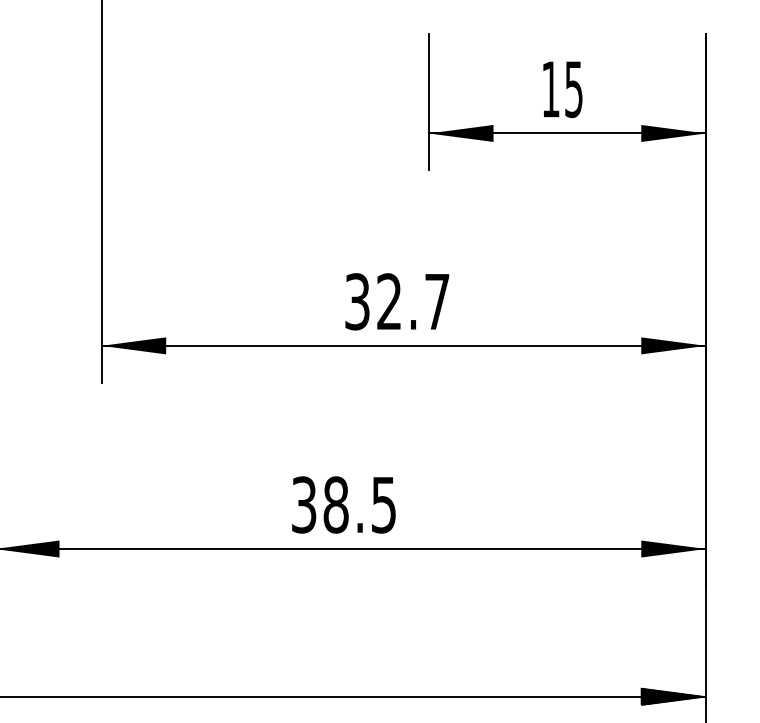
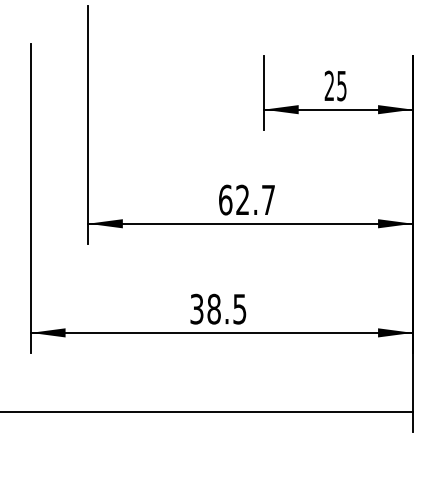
text: (549, 88) -> (328, 85), 15 -> 25
text: (357, 300) -> (225, 199), 32.7 -> 62.7
hatch: (673, 695) -> (395, 411), removed

